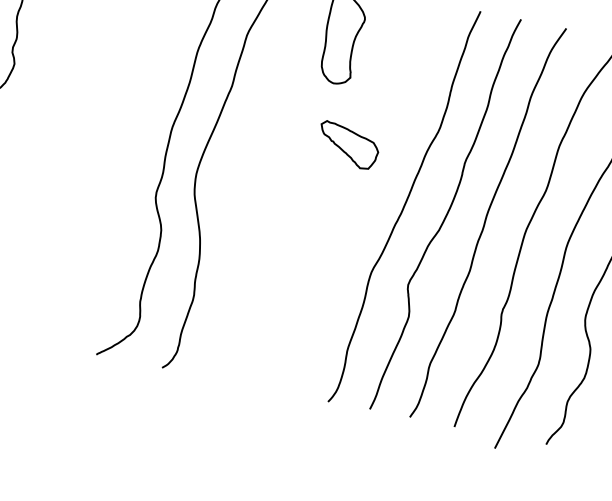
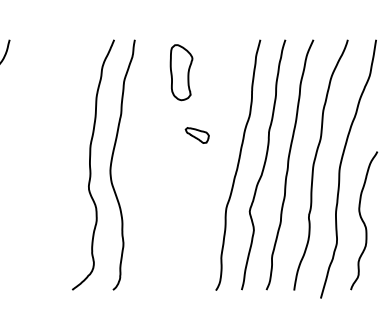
part: (346, 145) -> (196, 135), size x0.62

